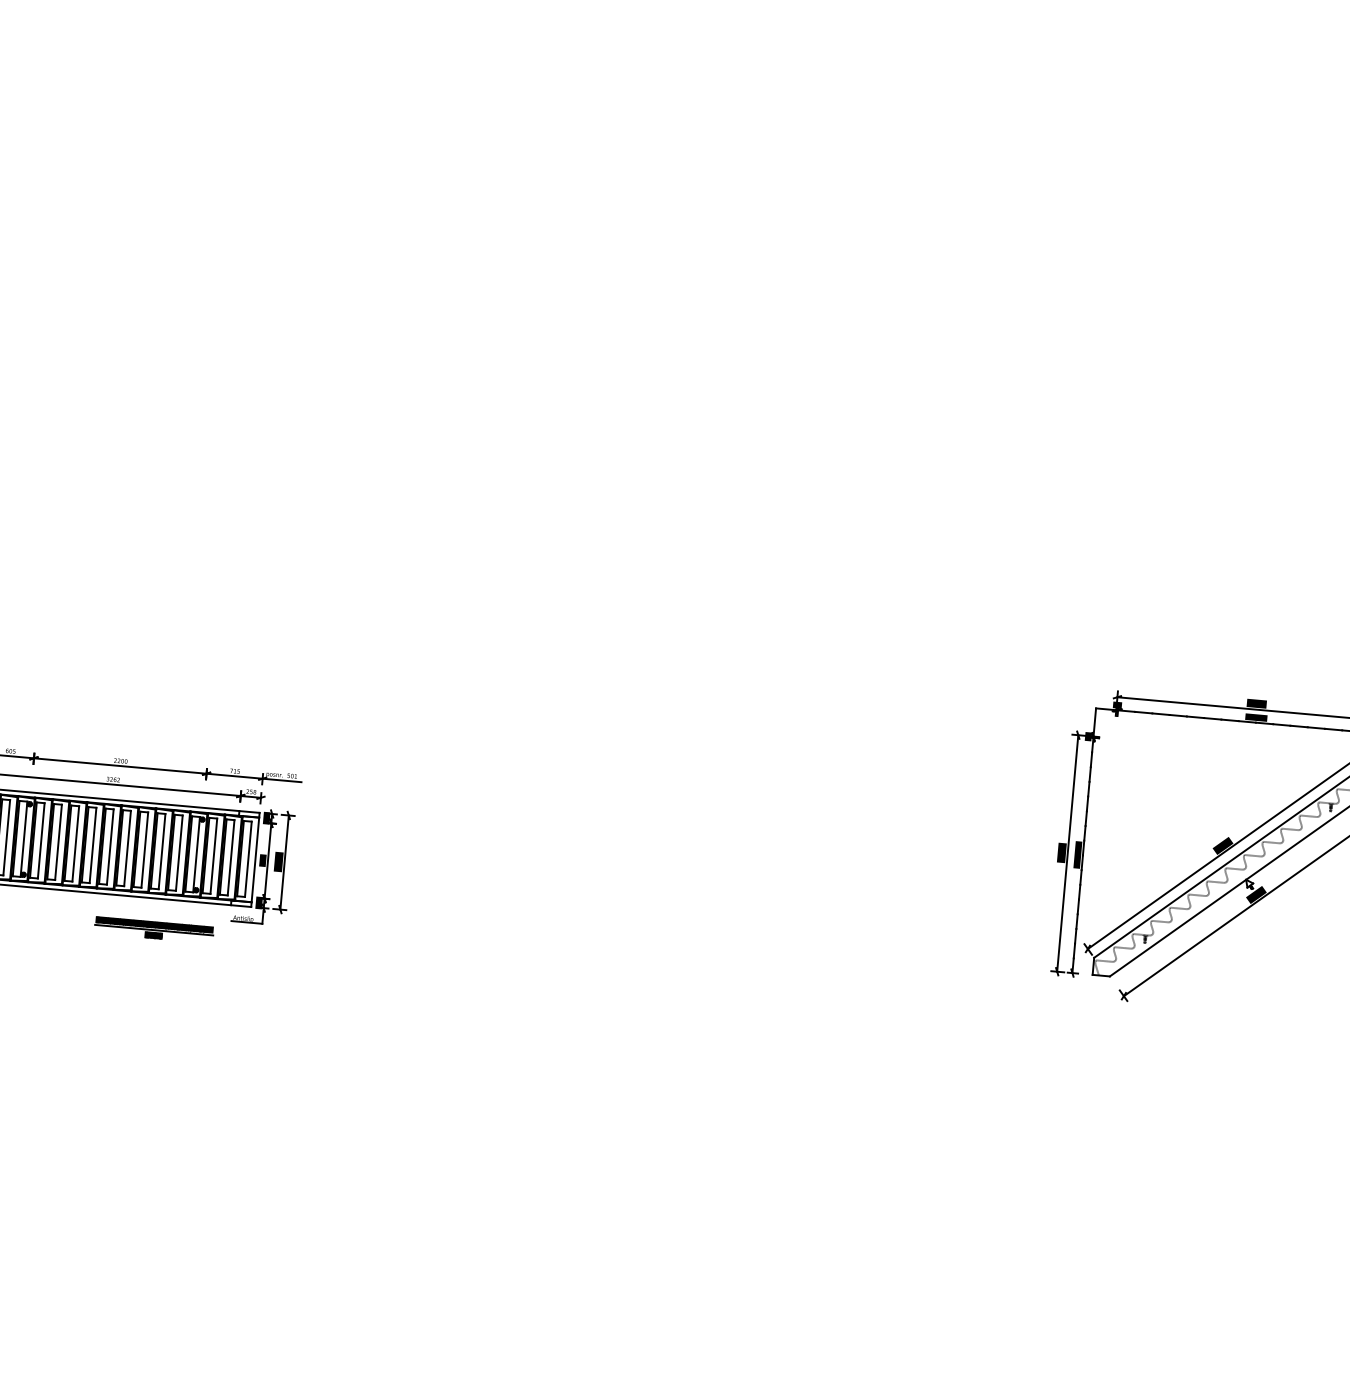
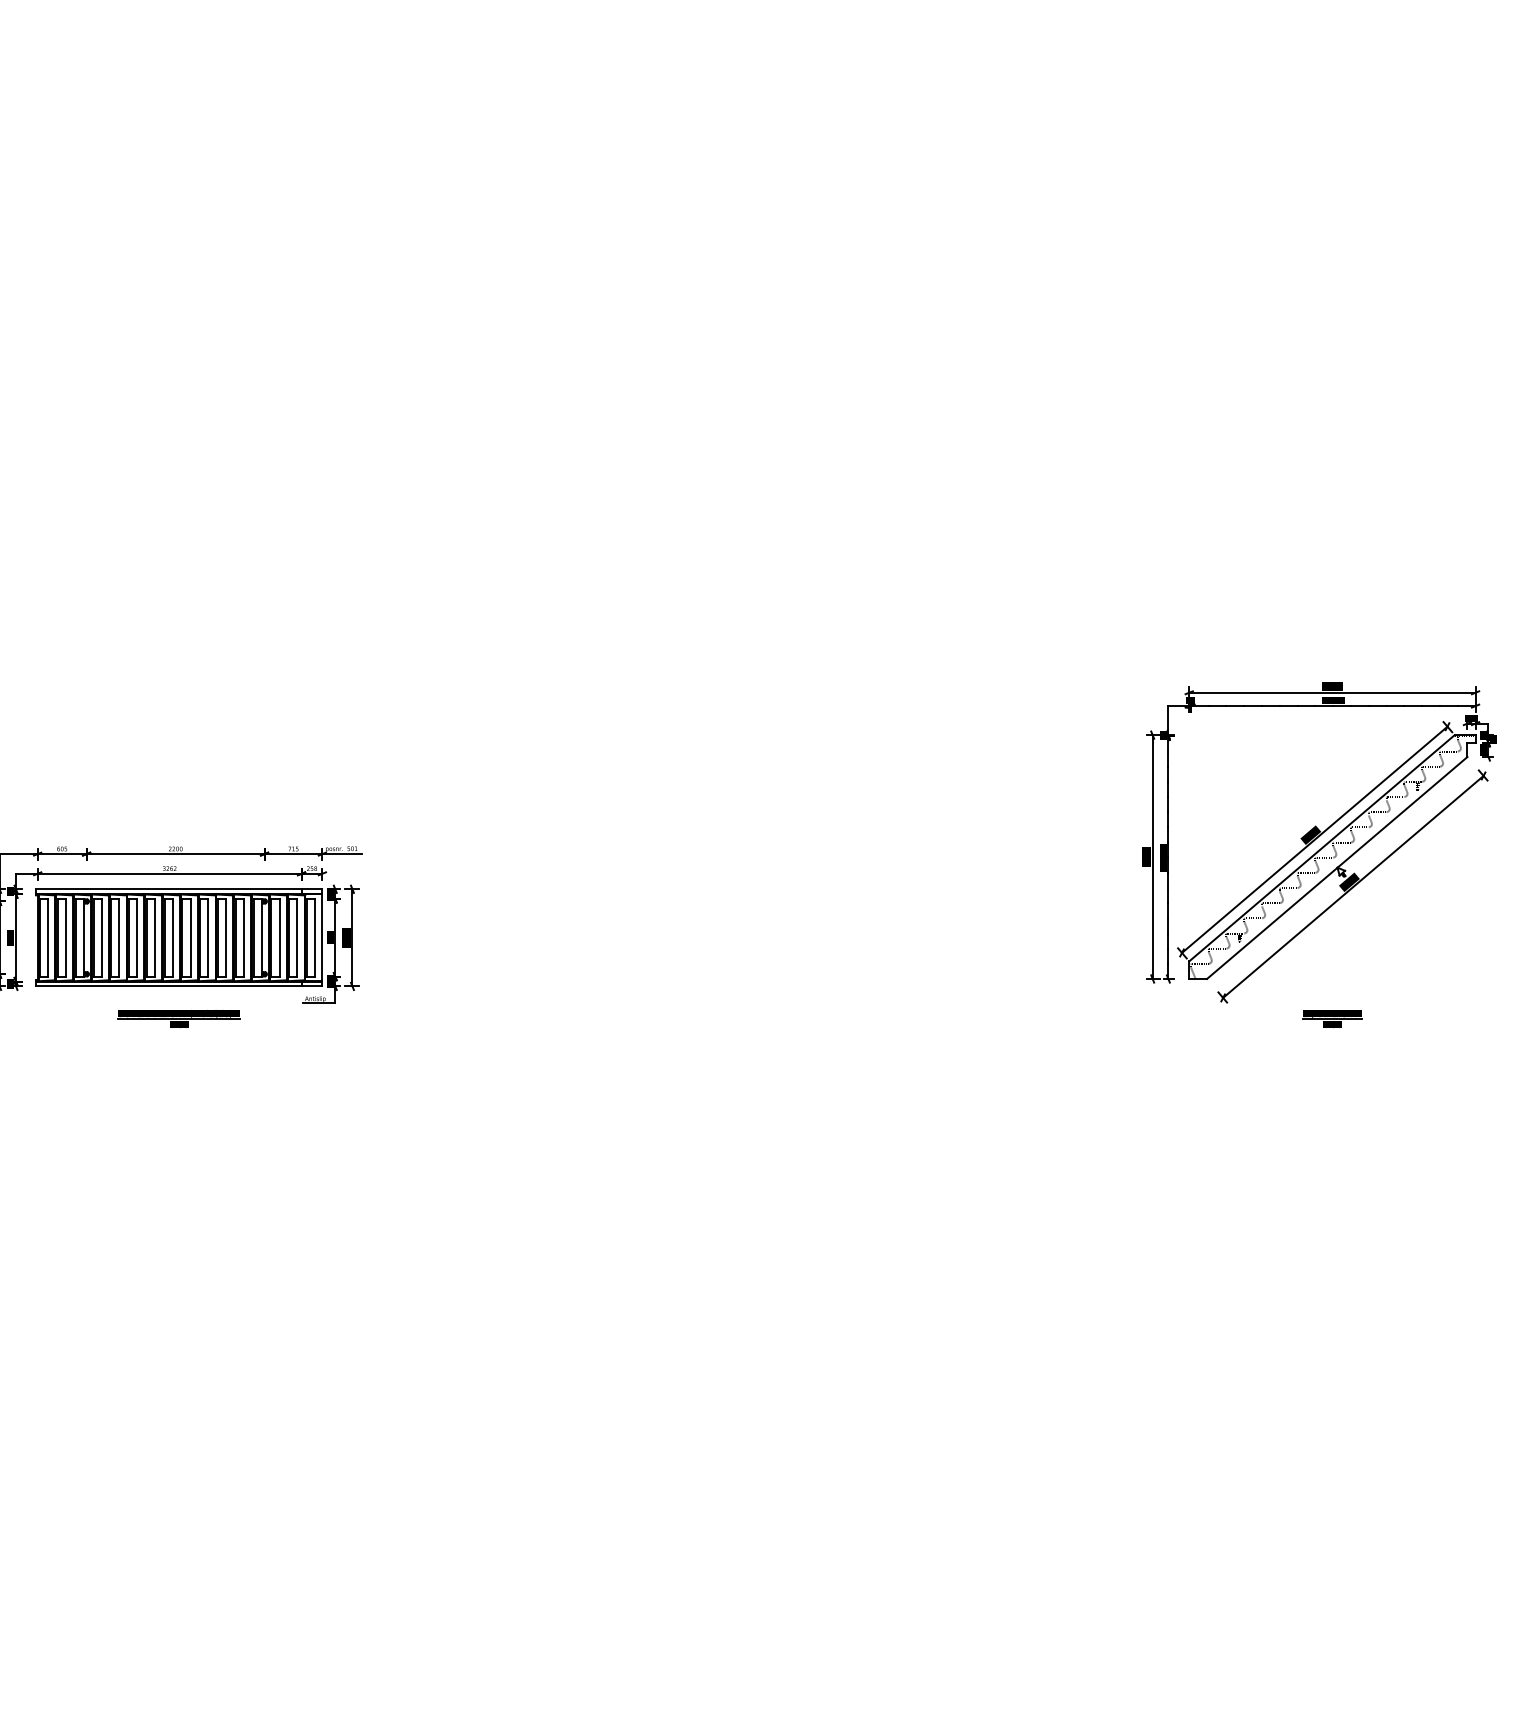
part: (153, 930) -> (178, 1019), moved
part: (1228, 1026) -> (1332, 1019), added

